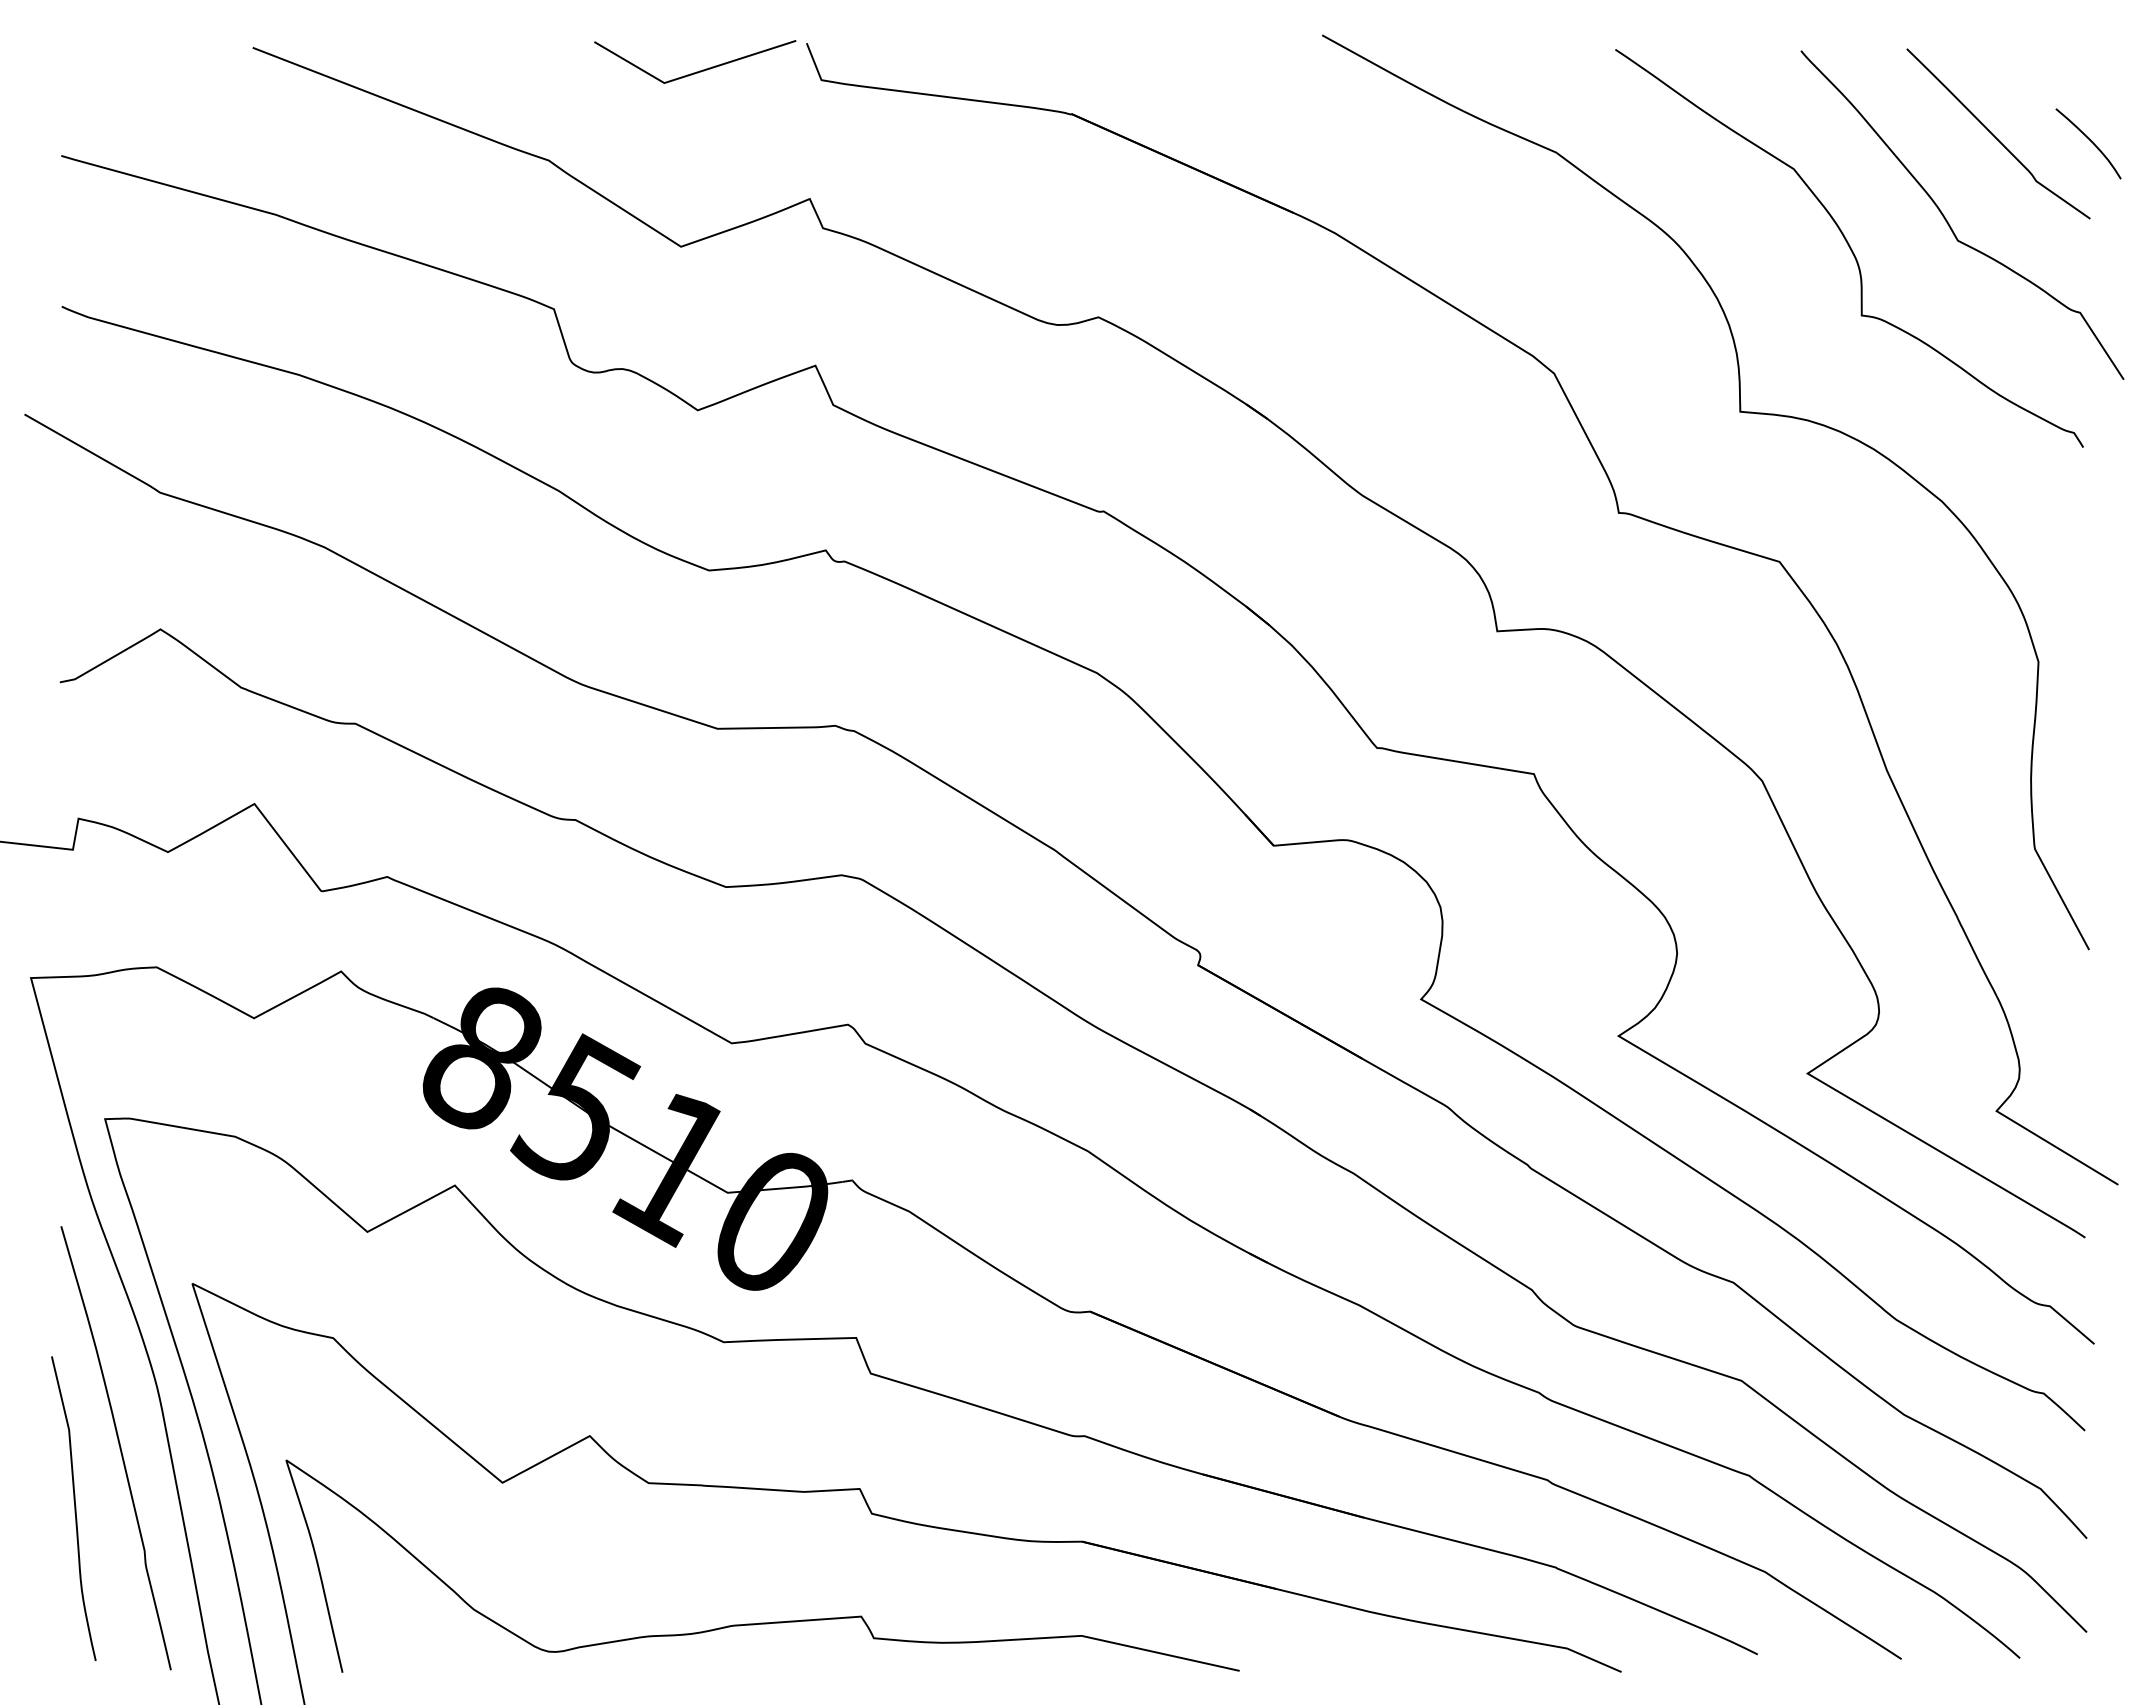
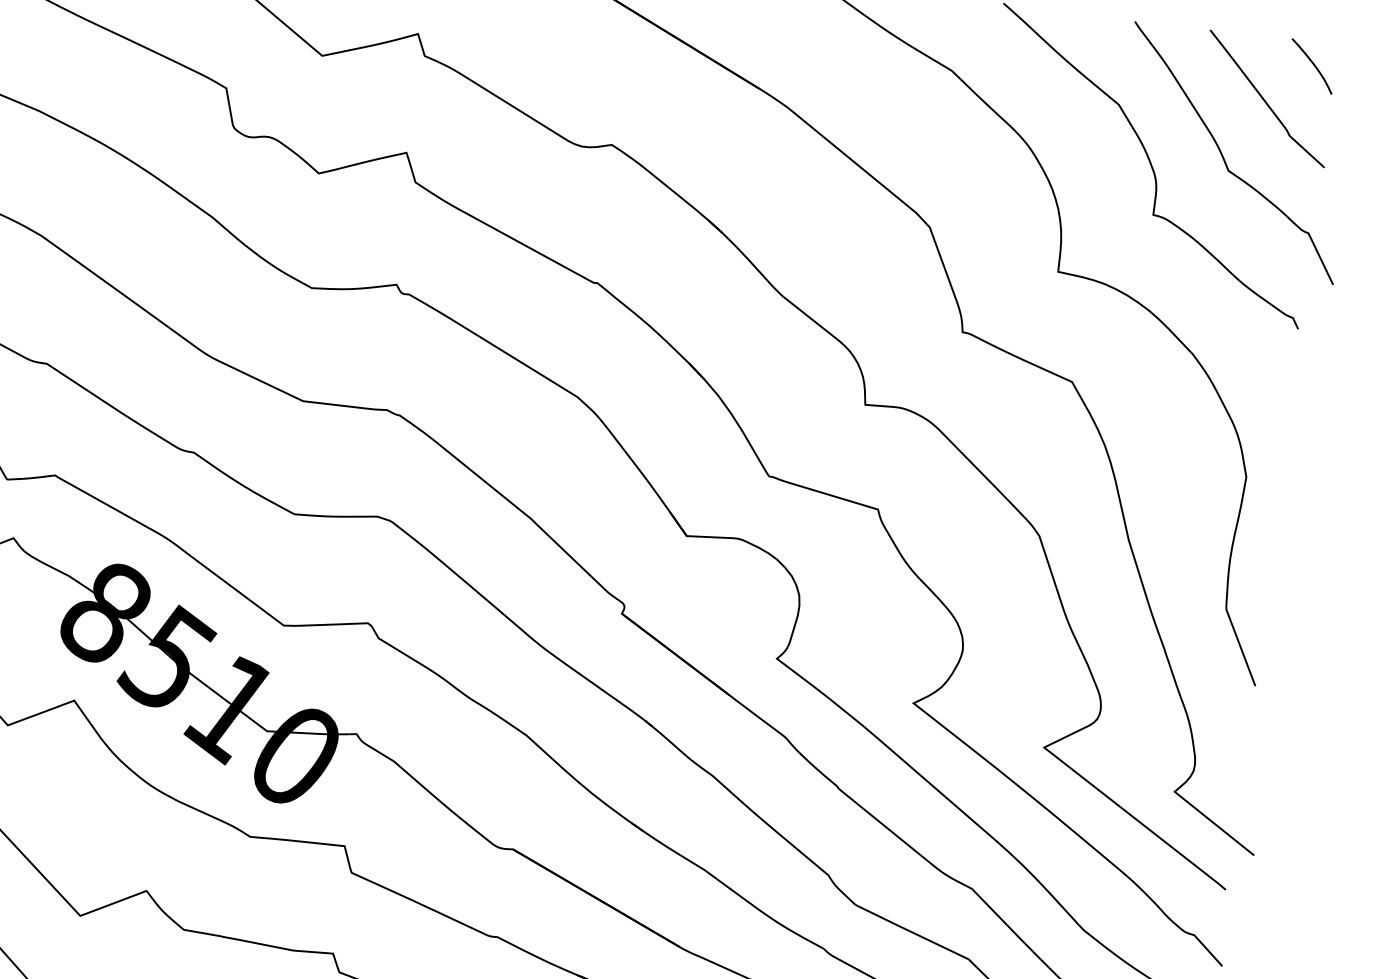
curve: (2090, 141) -> (1313, 64), moved

